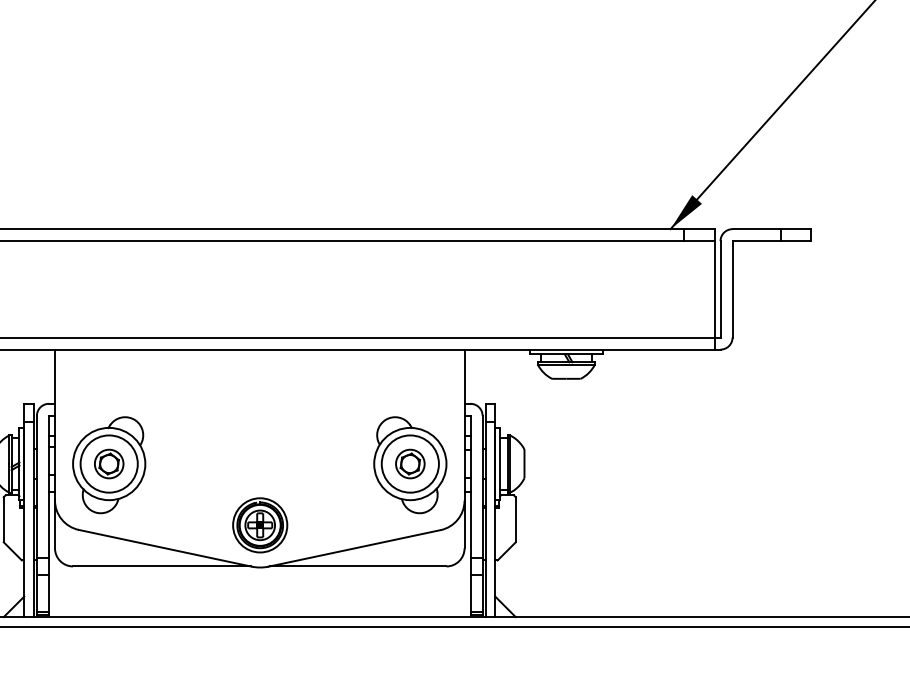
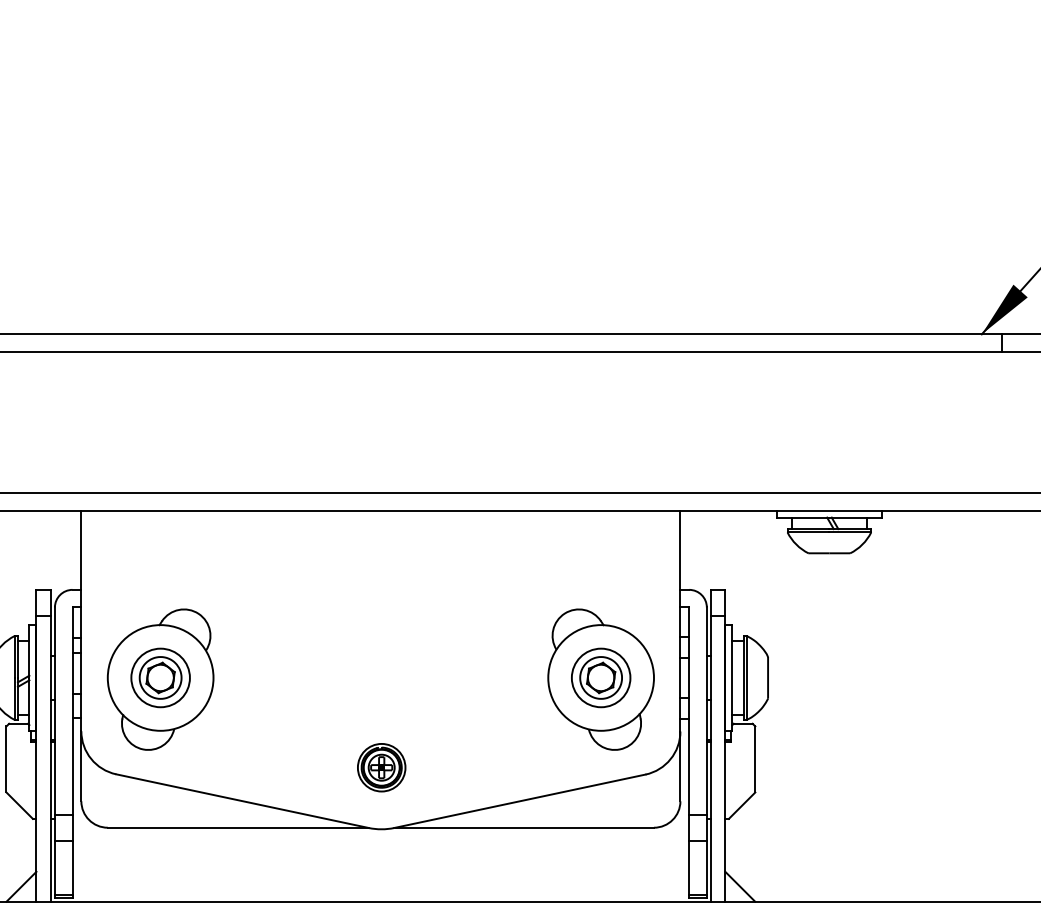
circle: (108, 463) -> (159, 677), size x0.7
circle: (409, 463) -> (599, 677), size x0.7
part: (260, 525) -> (381, 767), size x0.6

